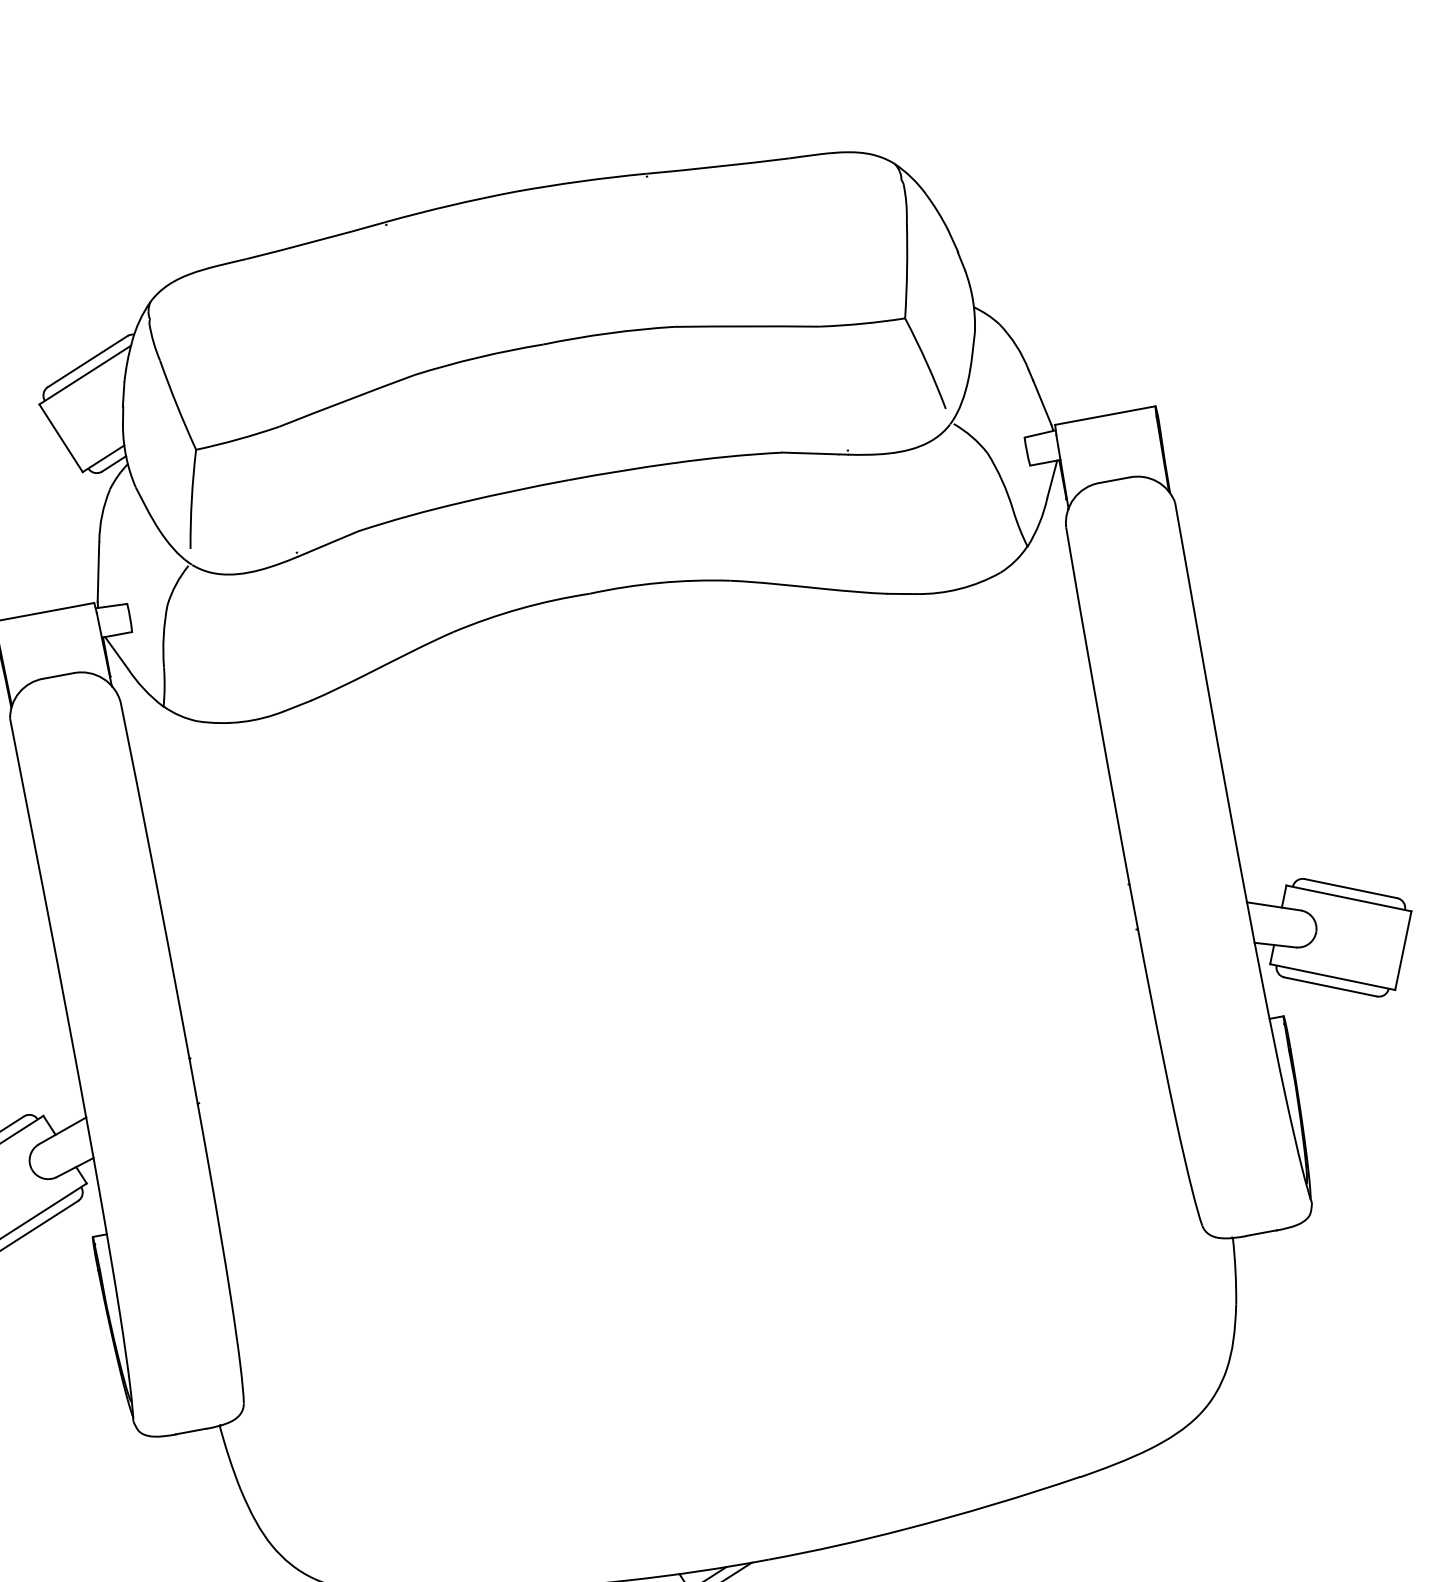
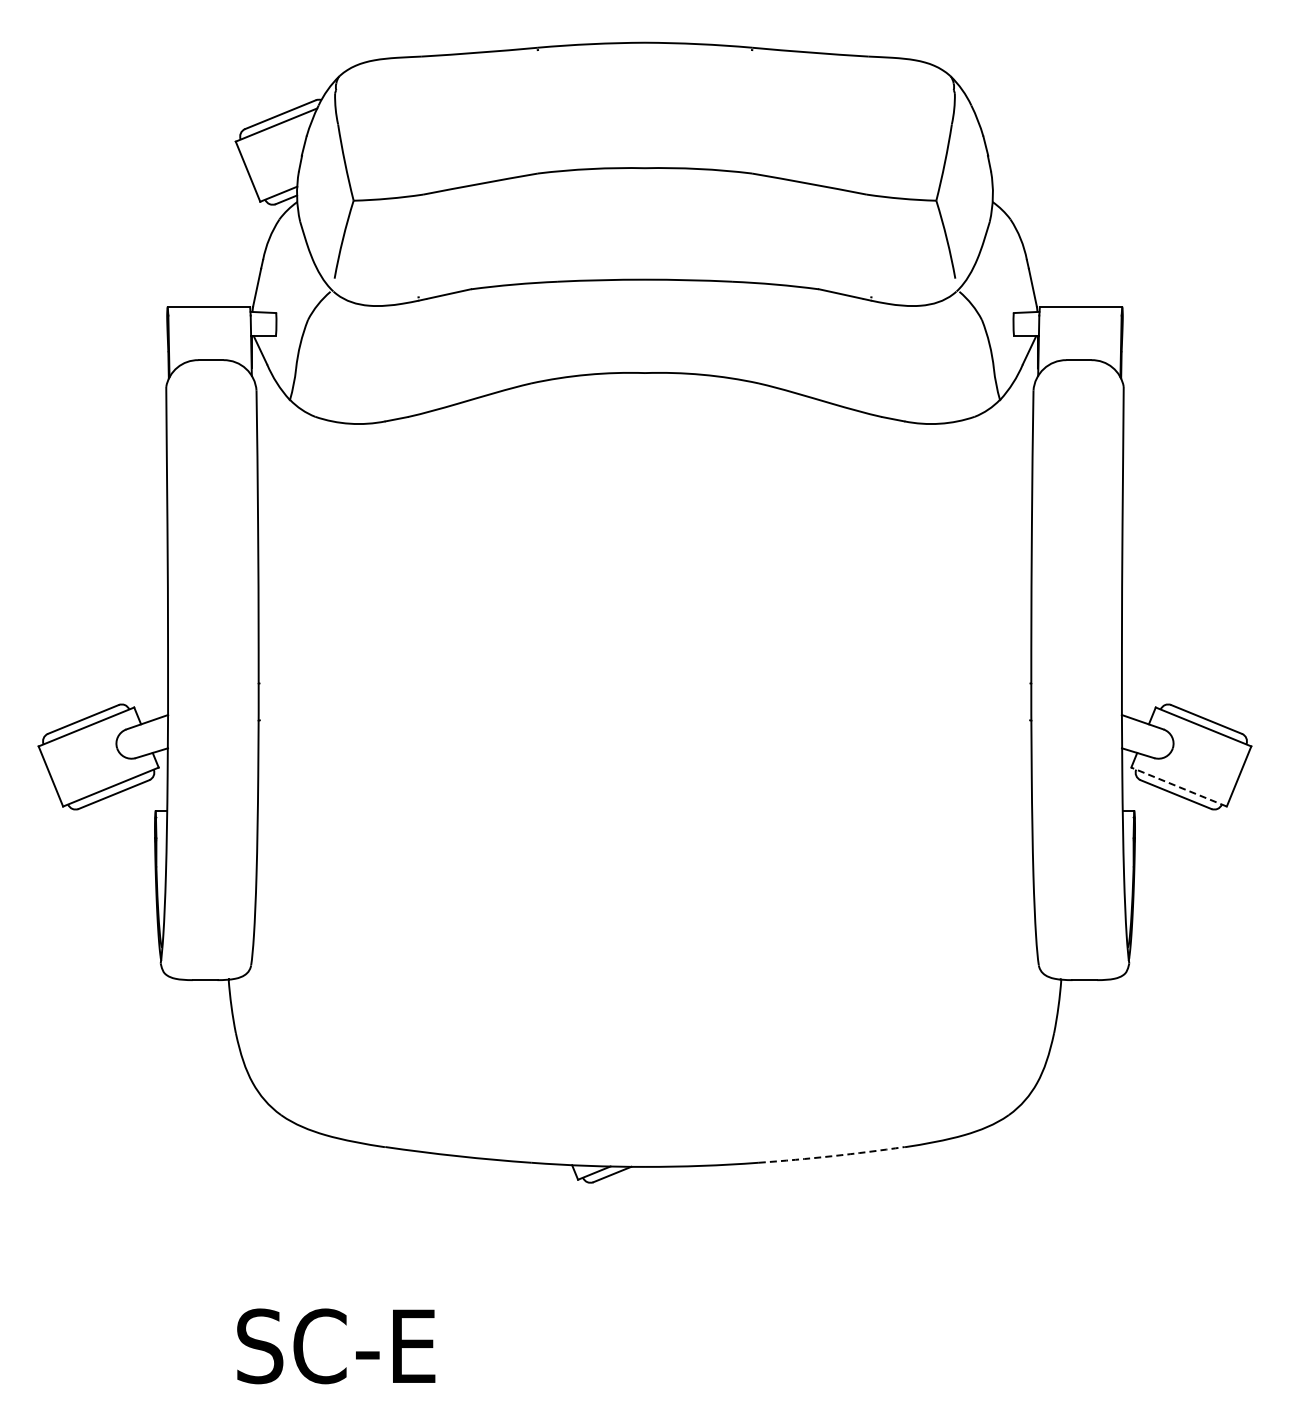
line: (1333, 977) -> (1179, 787), solid -> dashed
arc: (993, 1504) -> (831, 1156), solid -> dashed

